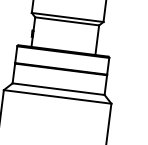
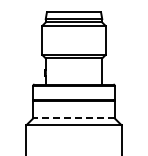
line: (58, 89) -> (73, 118), solid -> dashed

